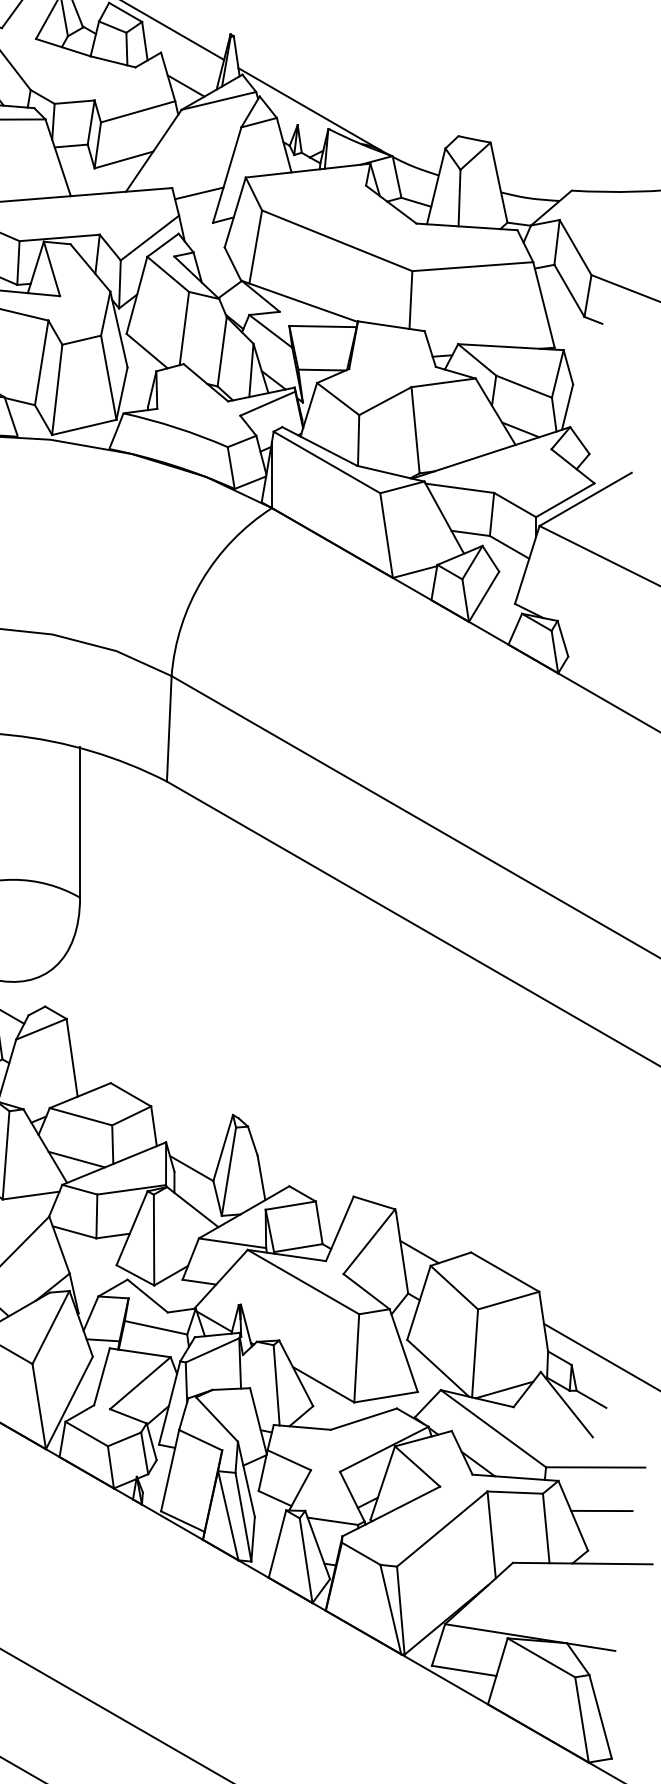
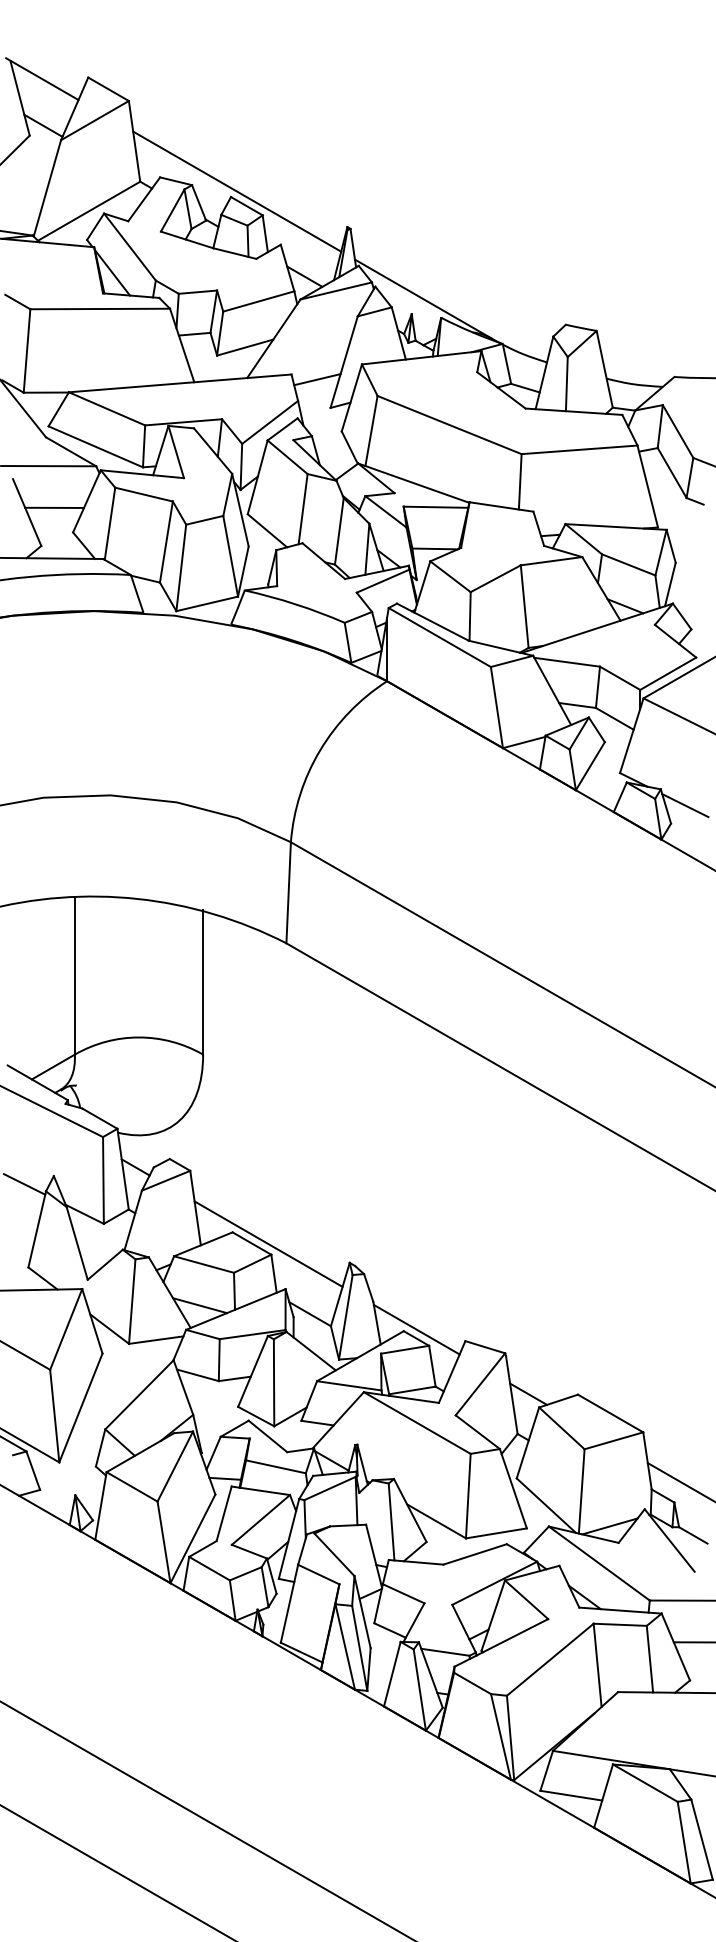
line: (583, 637) -> (685, 805), added
line: (148, 1094) -> (268, 1243), added
line: (302, 1184) -> (416, 1329), added

